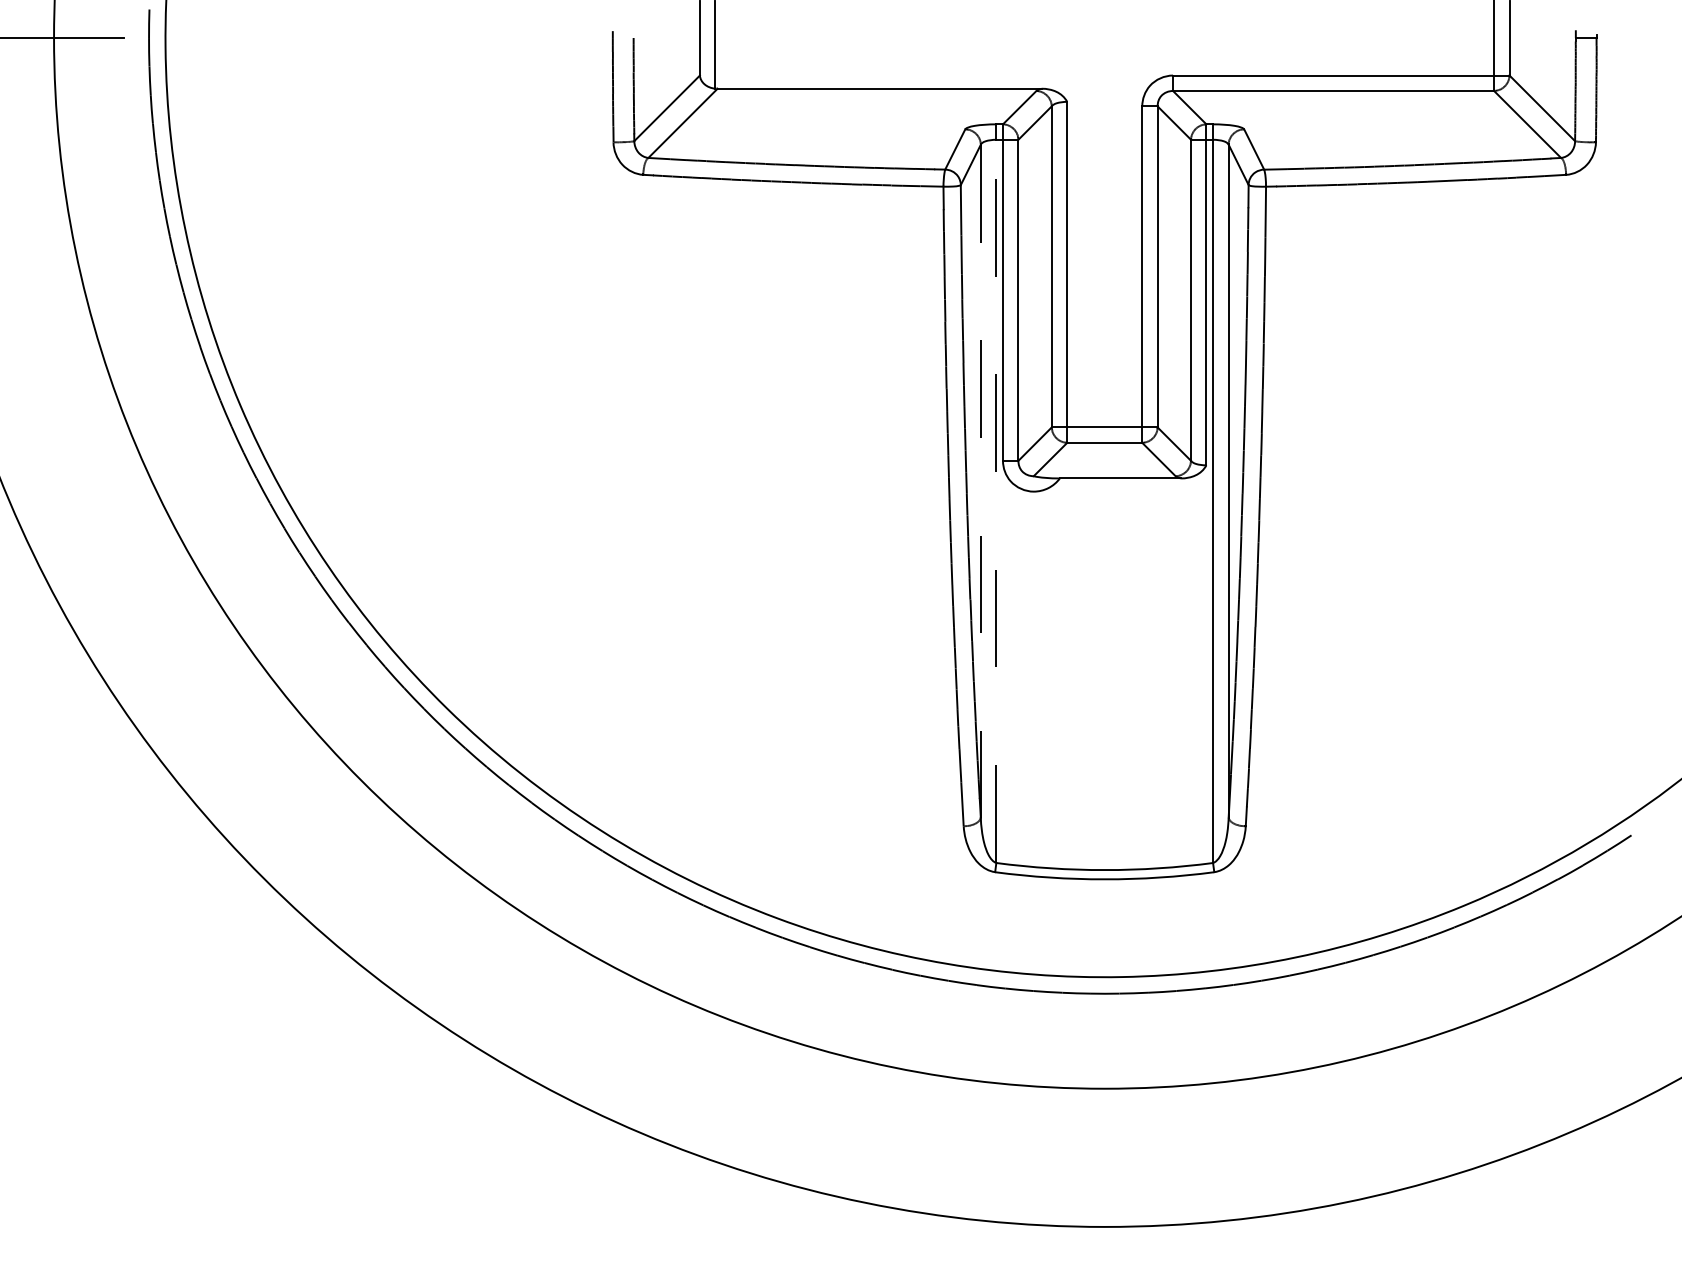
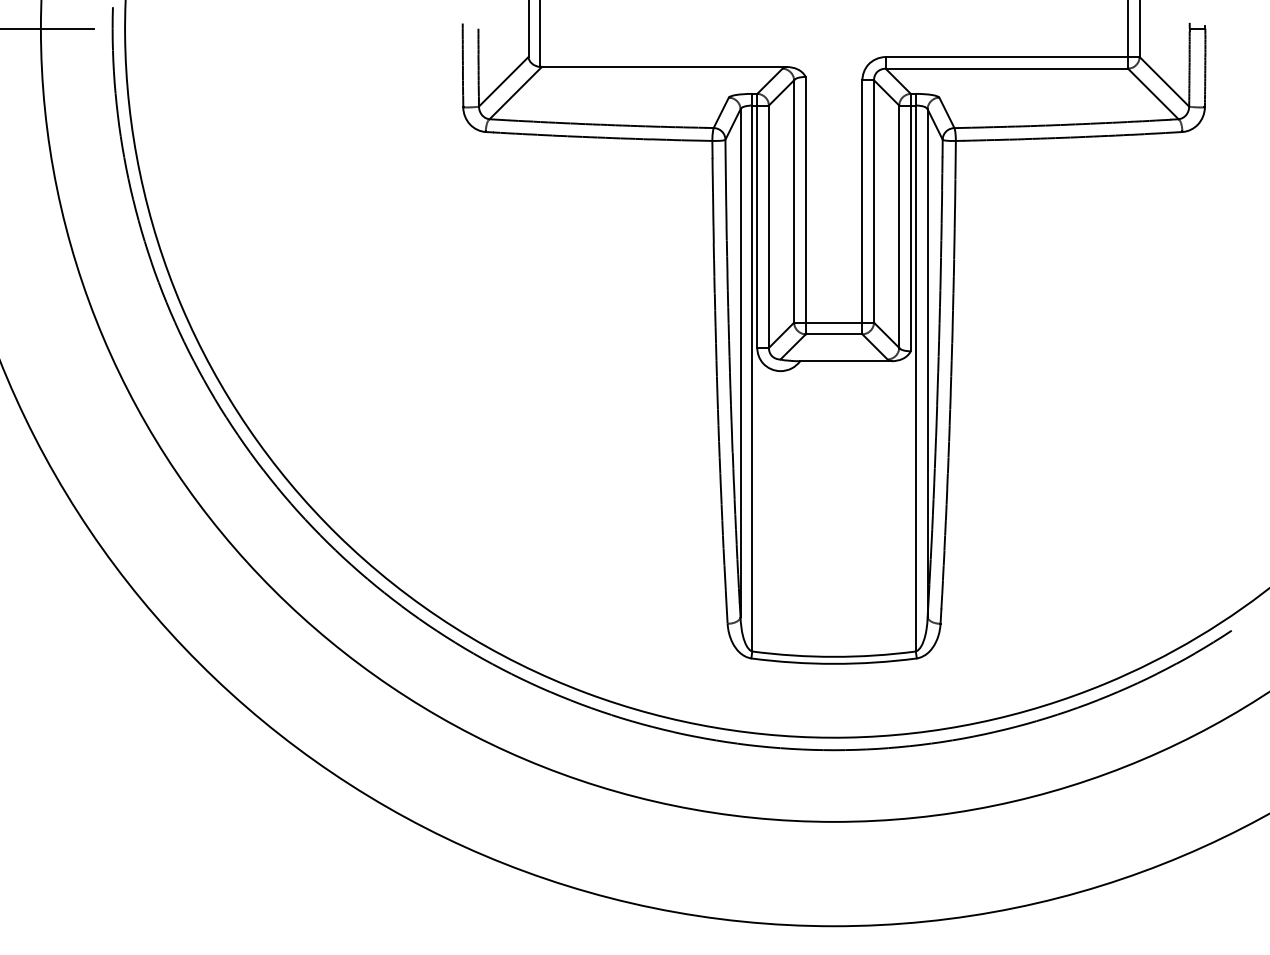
line: (980, 481) -> (740, 363), dashed -> solid
line: (996, 501) -> (752, 378), dashed -> solid

